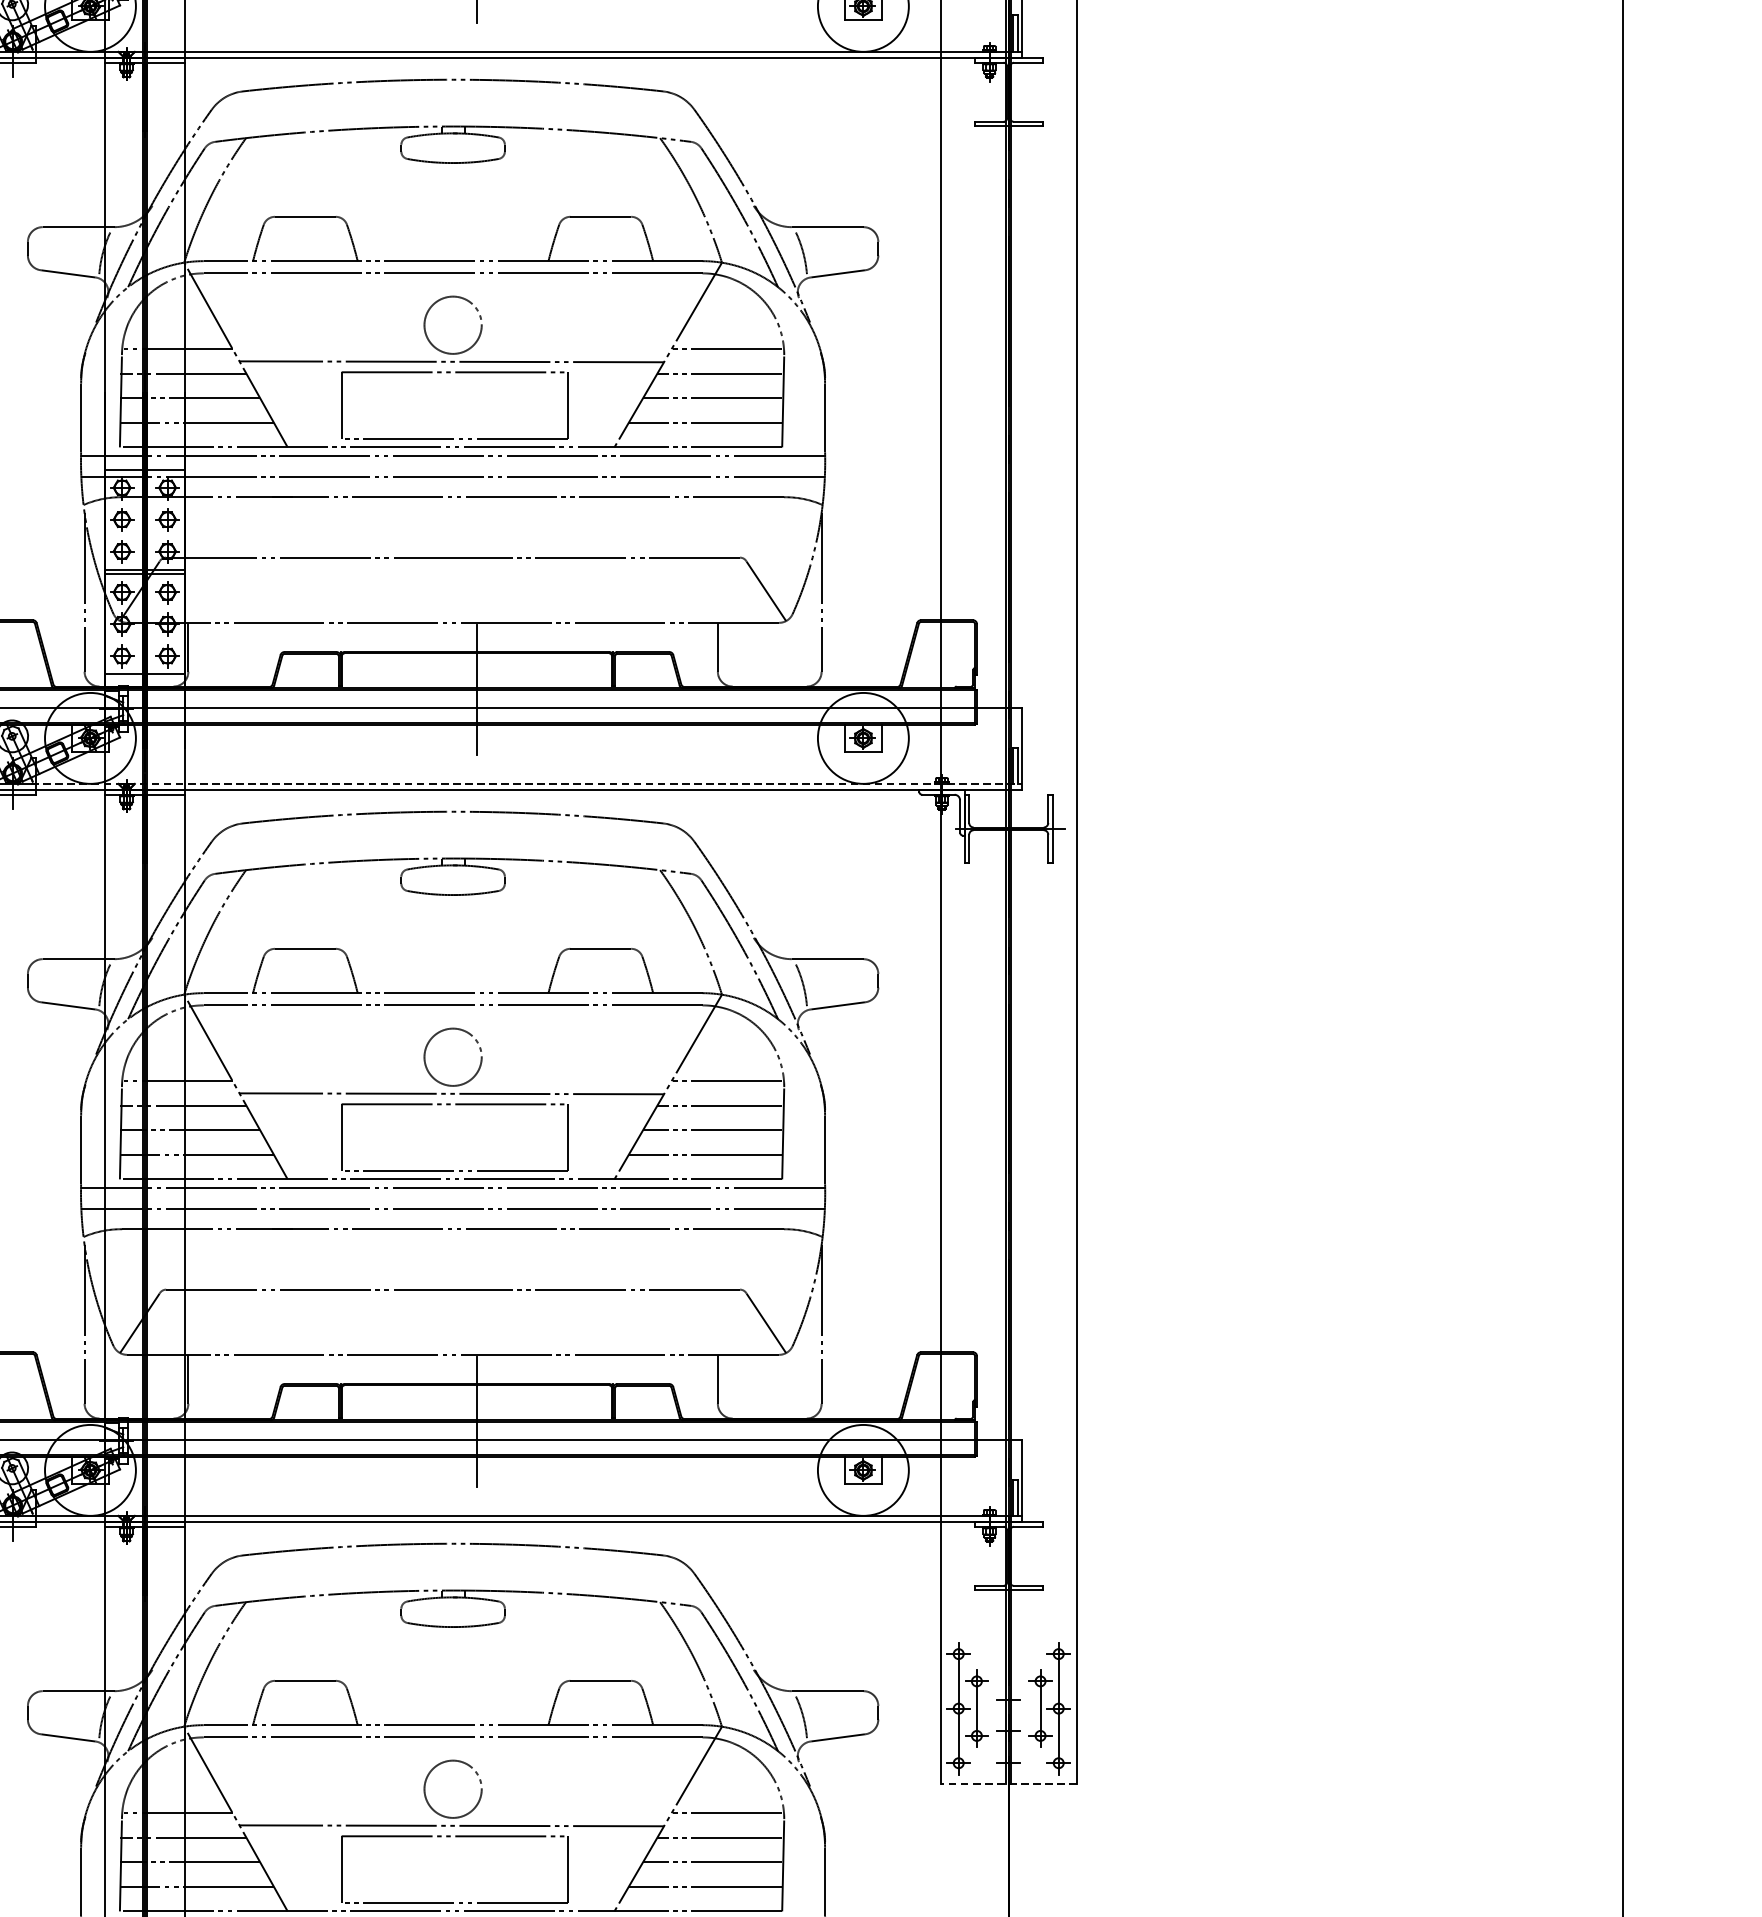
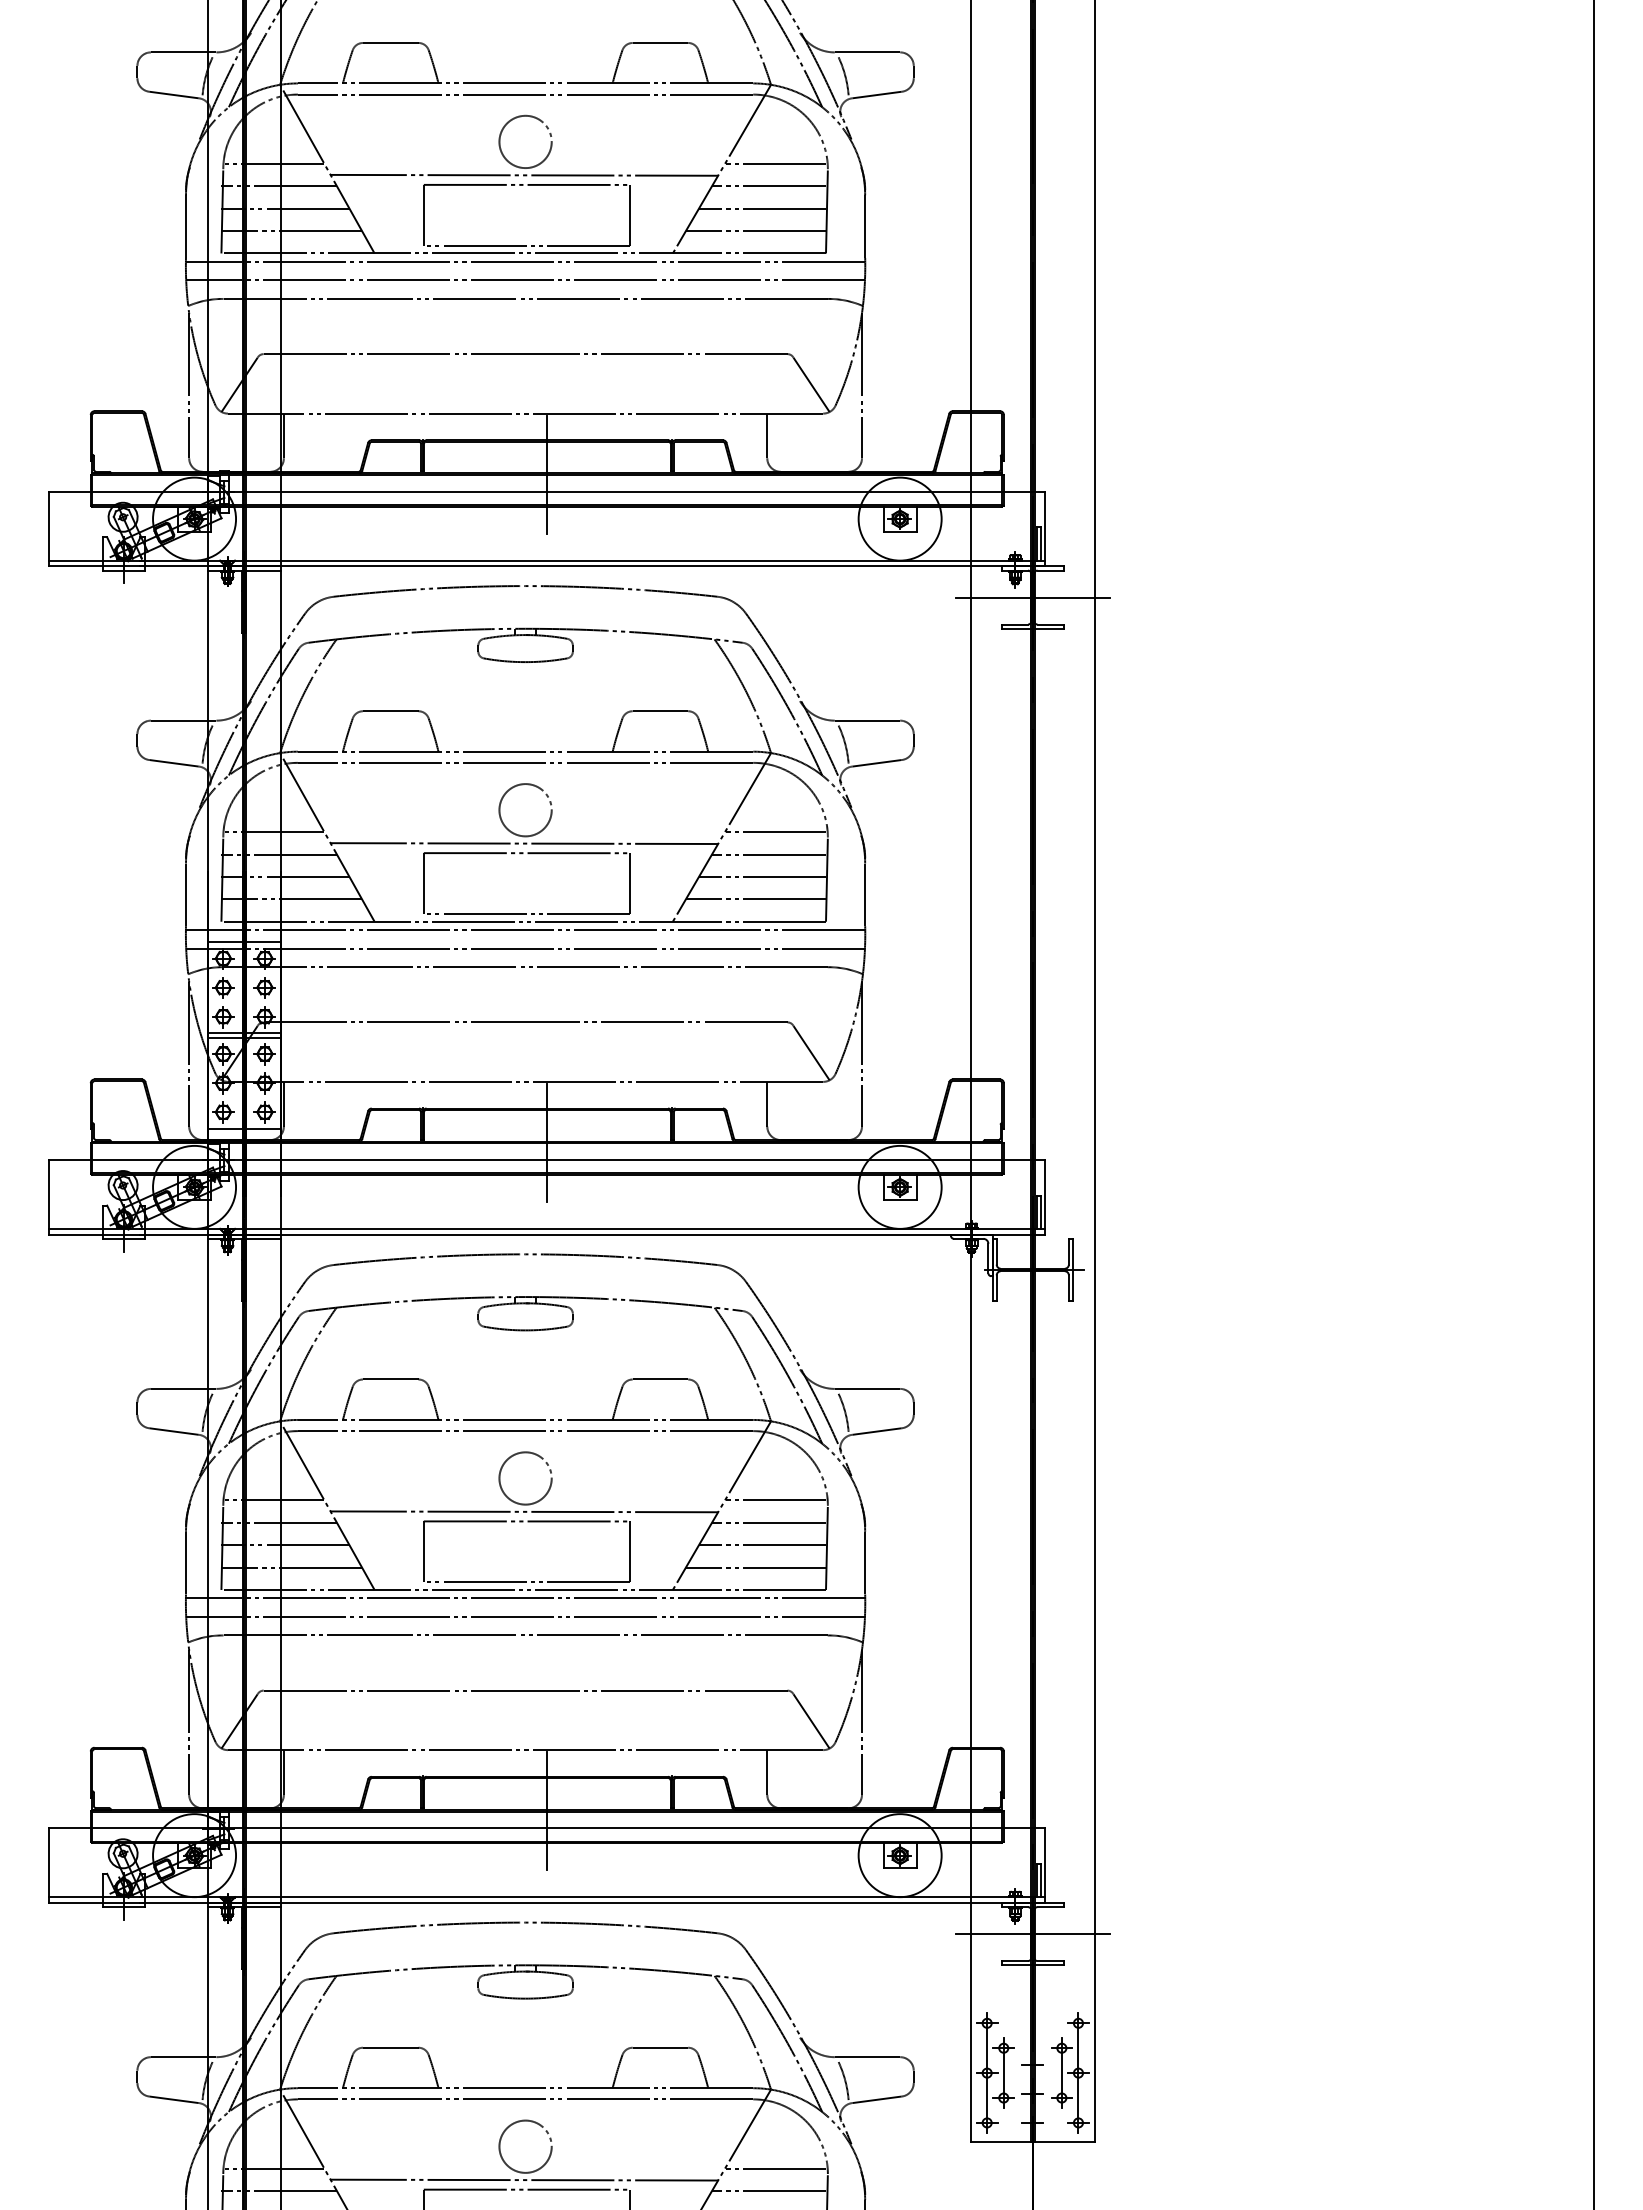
line: (1008, 92) -> (1032, 597), added
line: (527, 783) -> (593, 1228), dashed -> solid
line: (1008, 1556) -> (1032, 1934), added
line: (1008, 1783) -> (1032, 2141), dashed -> solid

